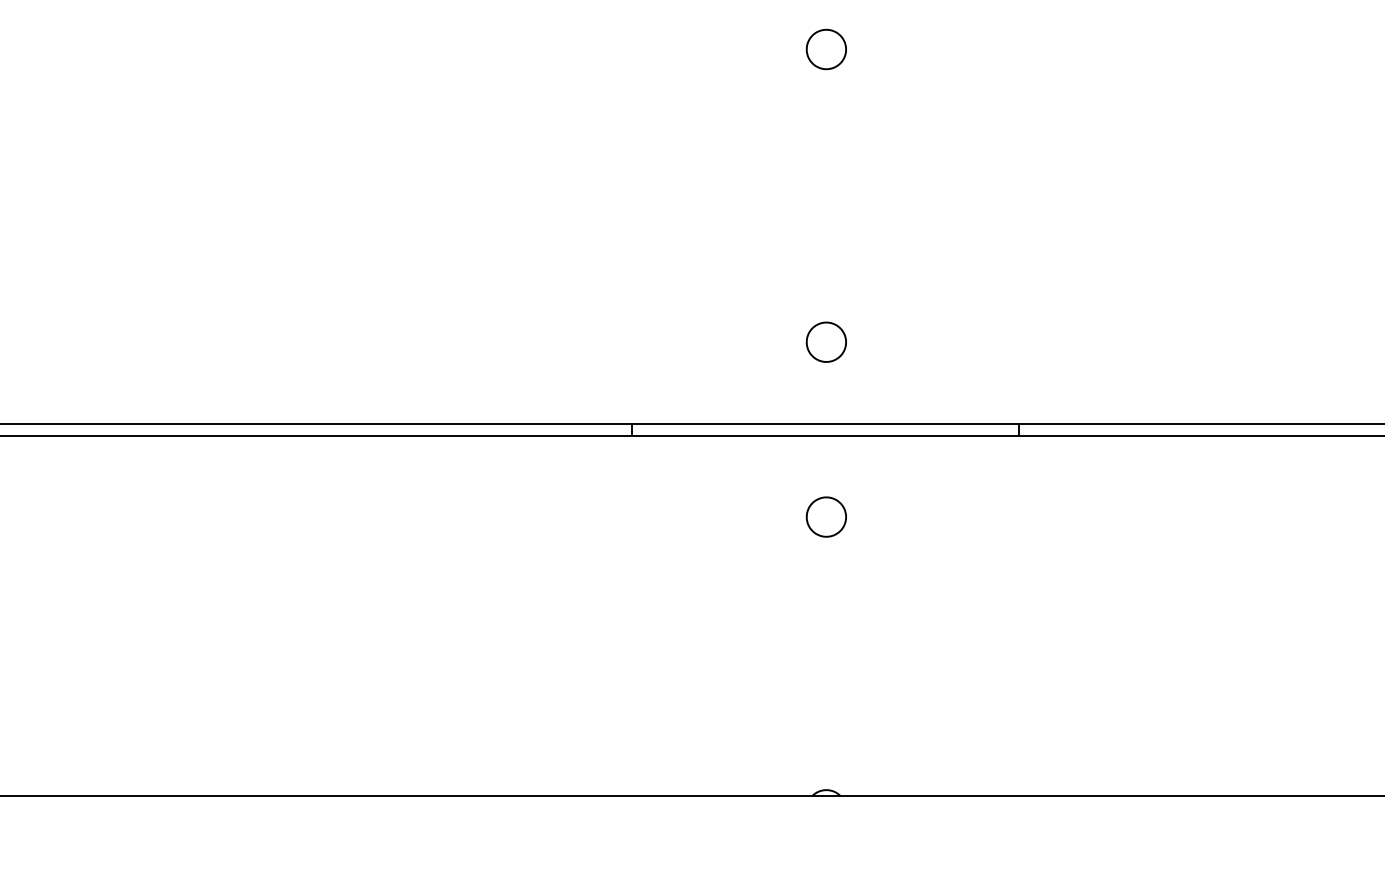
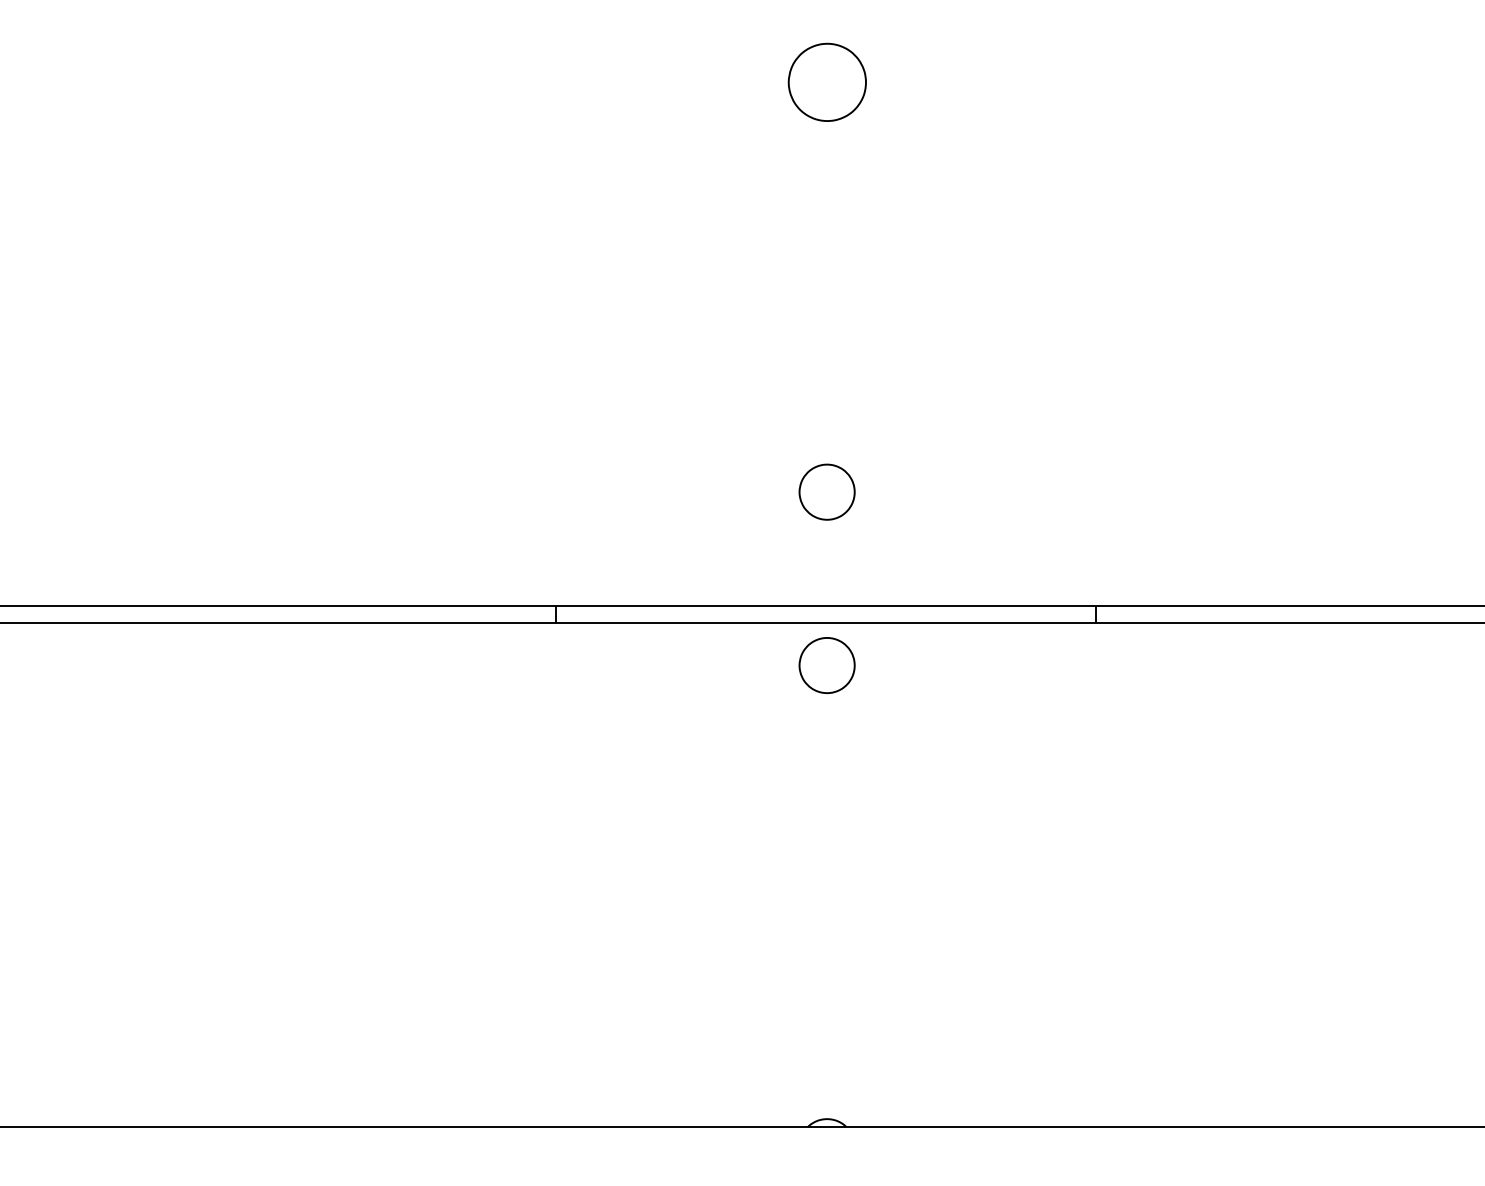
part: (825, 49) -> (825, 82), size x1.4
part: (825, 516) -> (825, 664), moved

